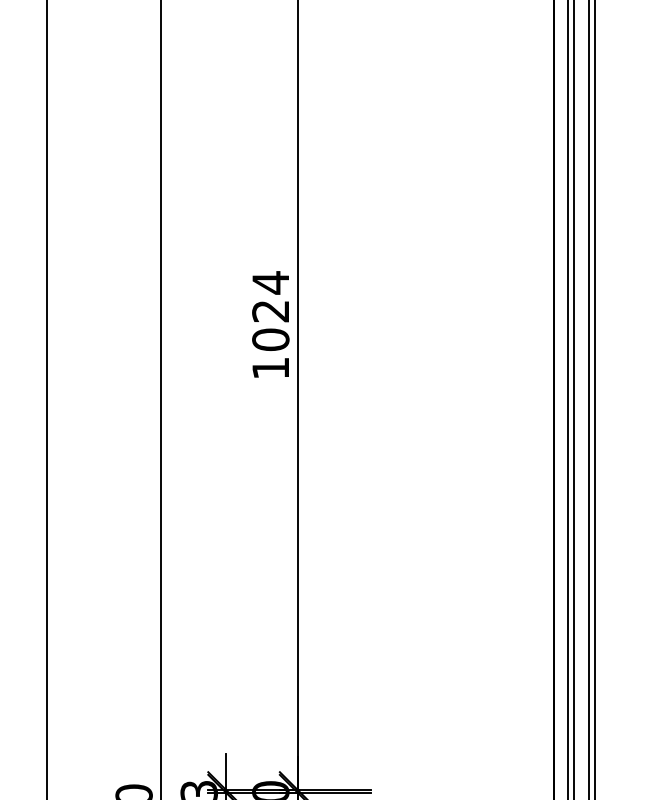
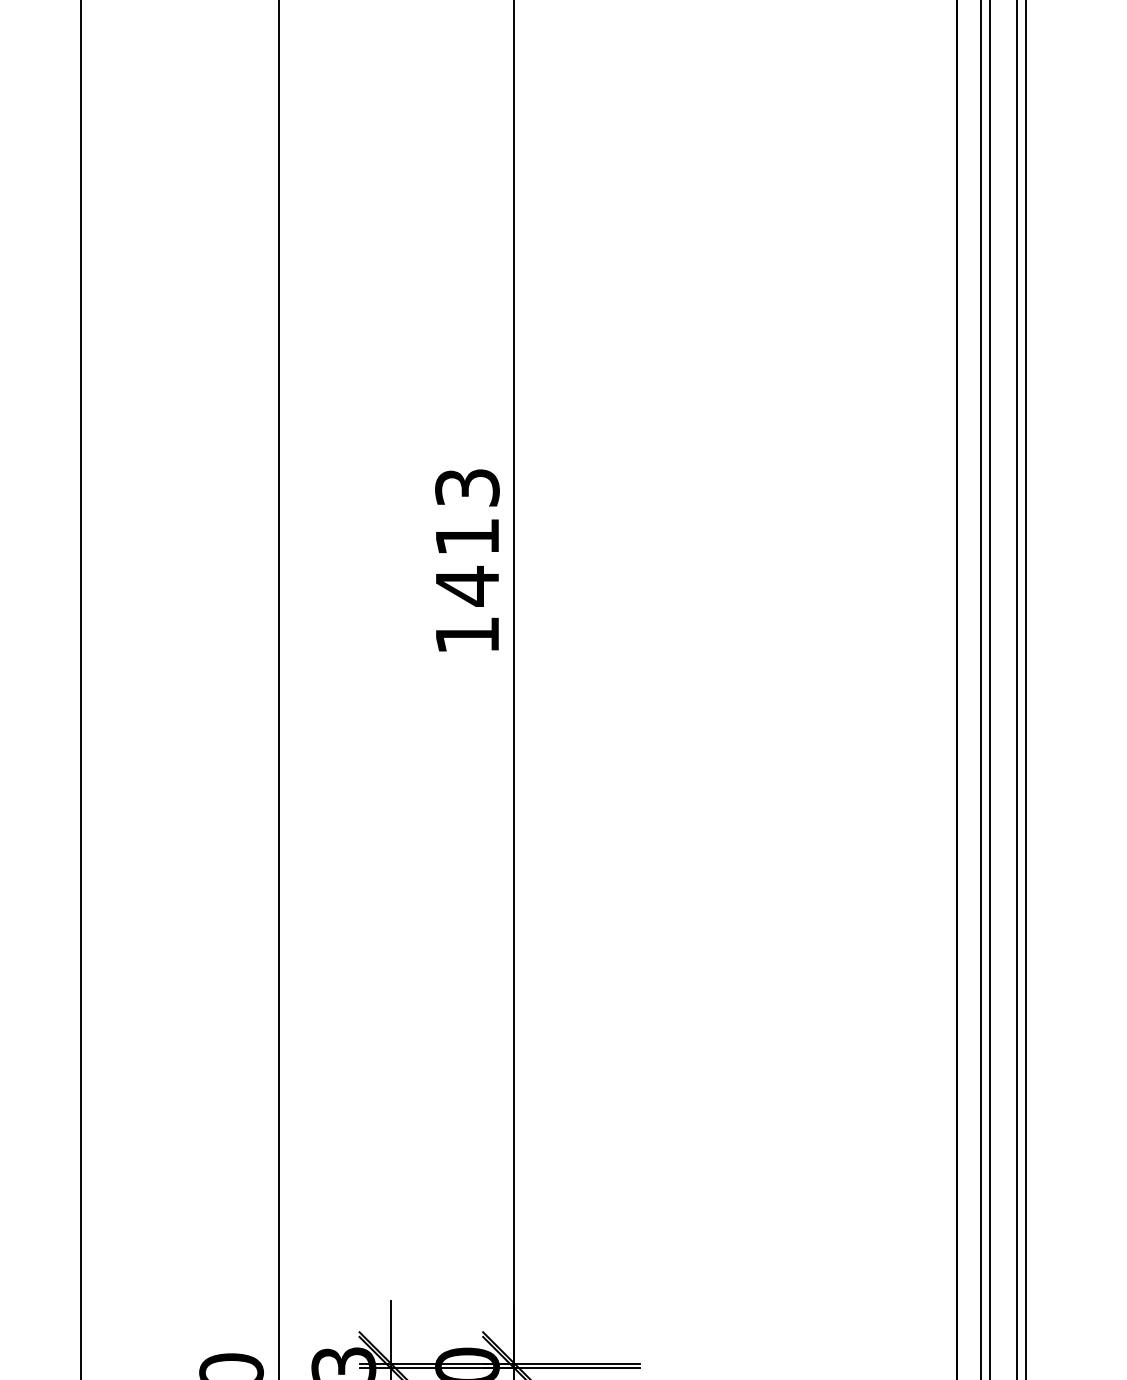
text: (270, 311) -> (466, 537), 1024 -> 1413

